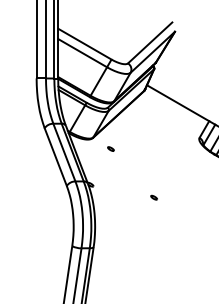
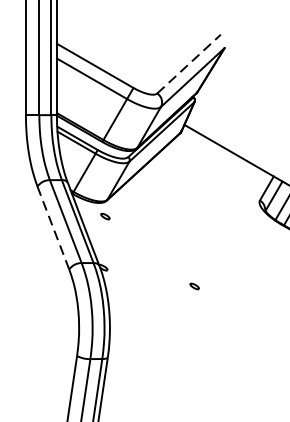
line: (150, 42) -> (189, 63), solid -> dashed
part: (110, 148) -> (104, 215), moved
line: (55, 157) -> (53, 228), solid -> dashed

